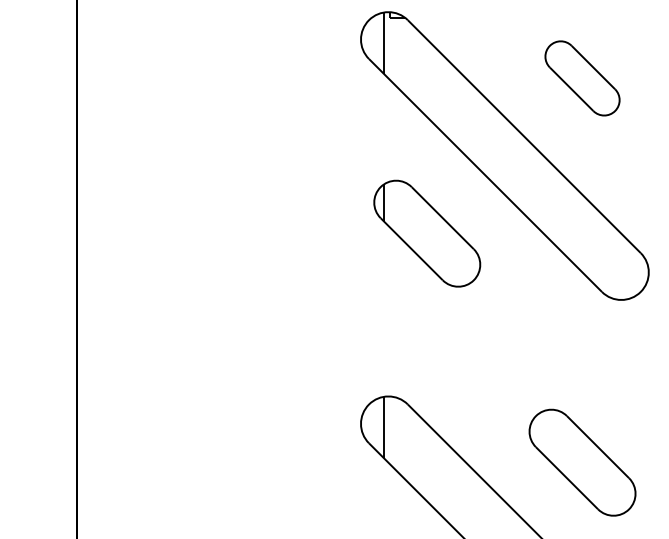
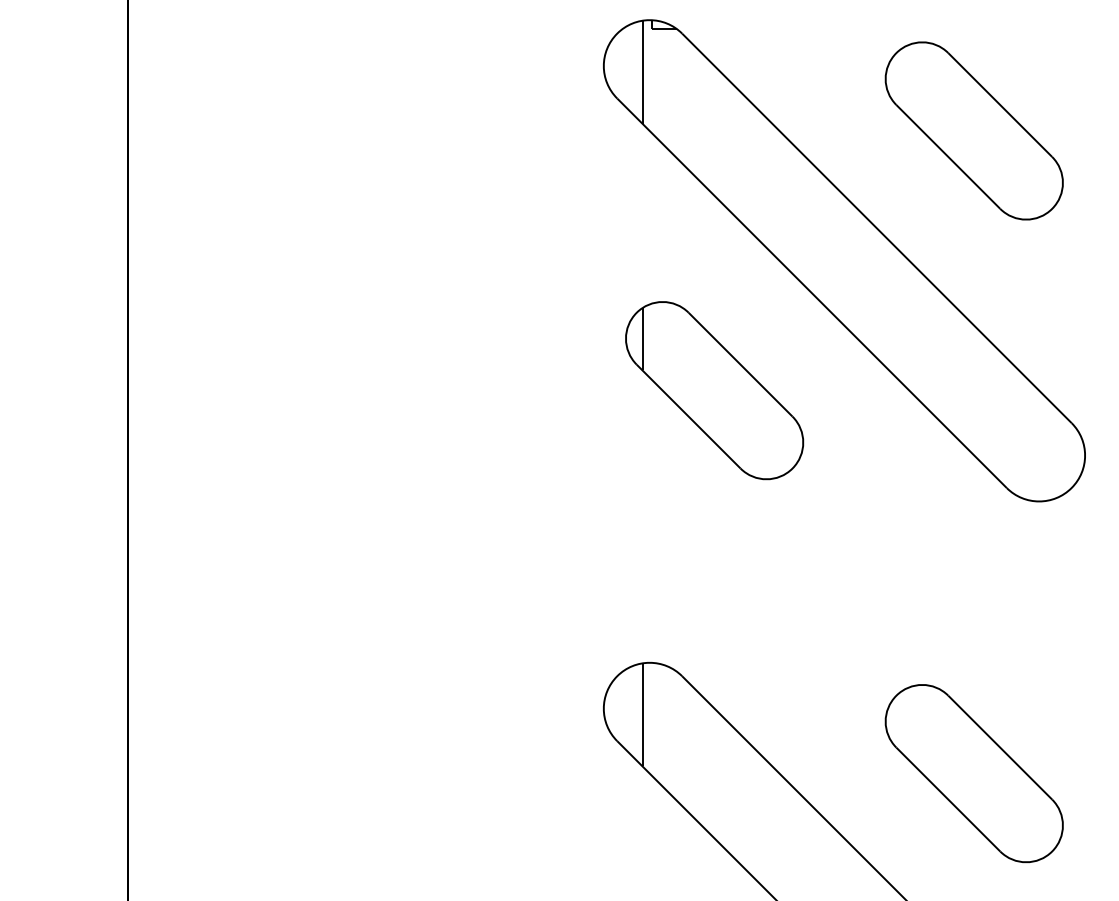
part: (582, 78) -> (974, 131), size x1.43

